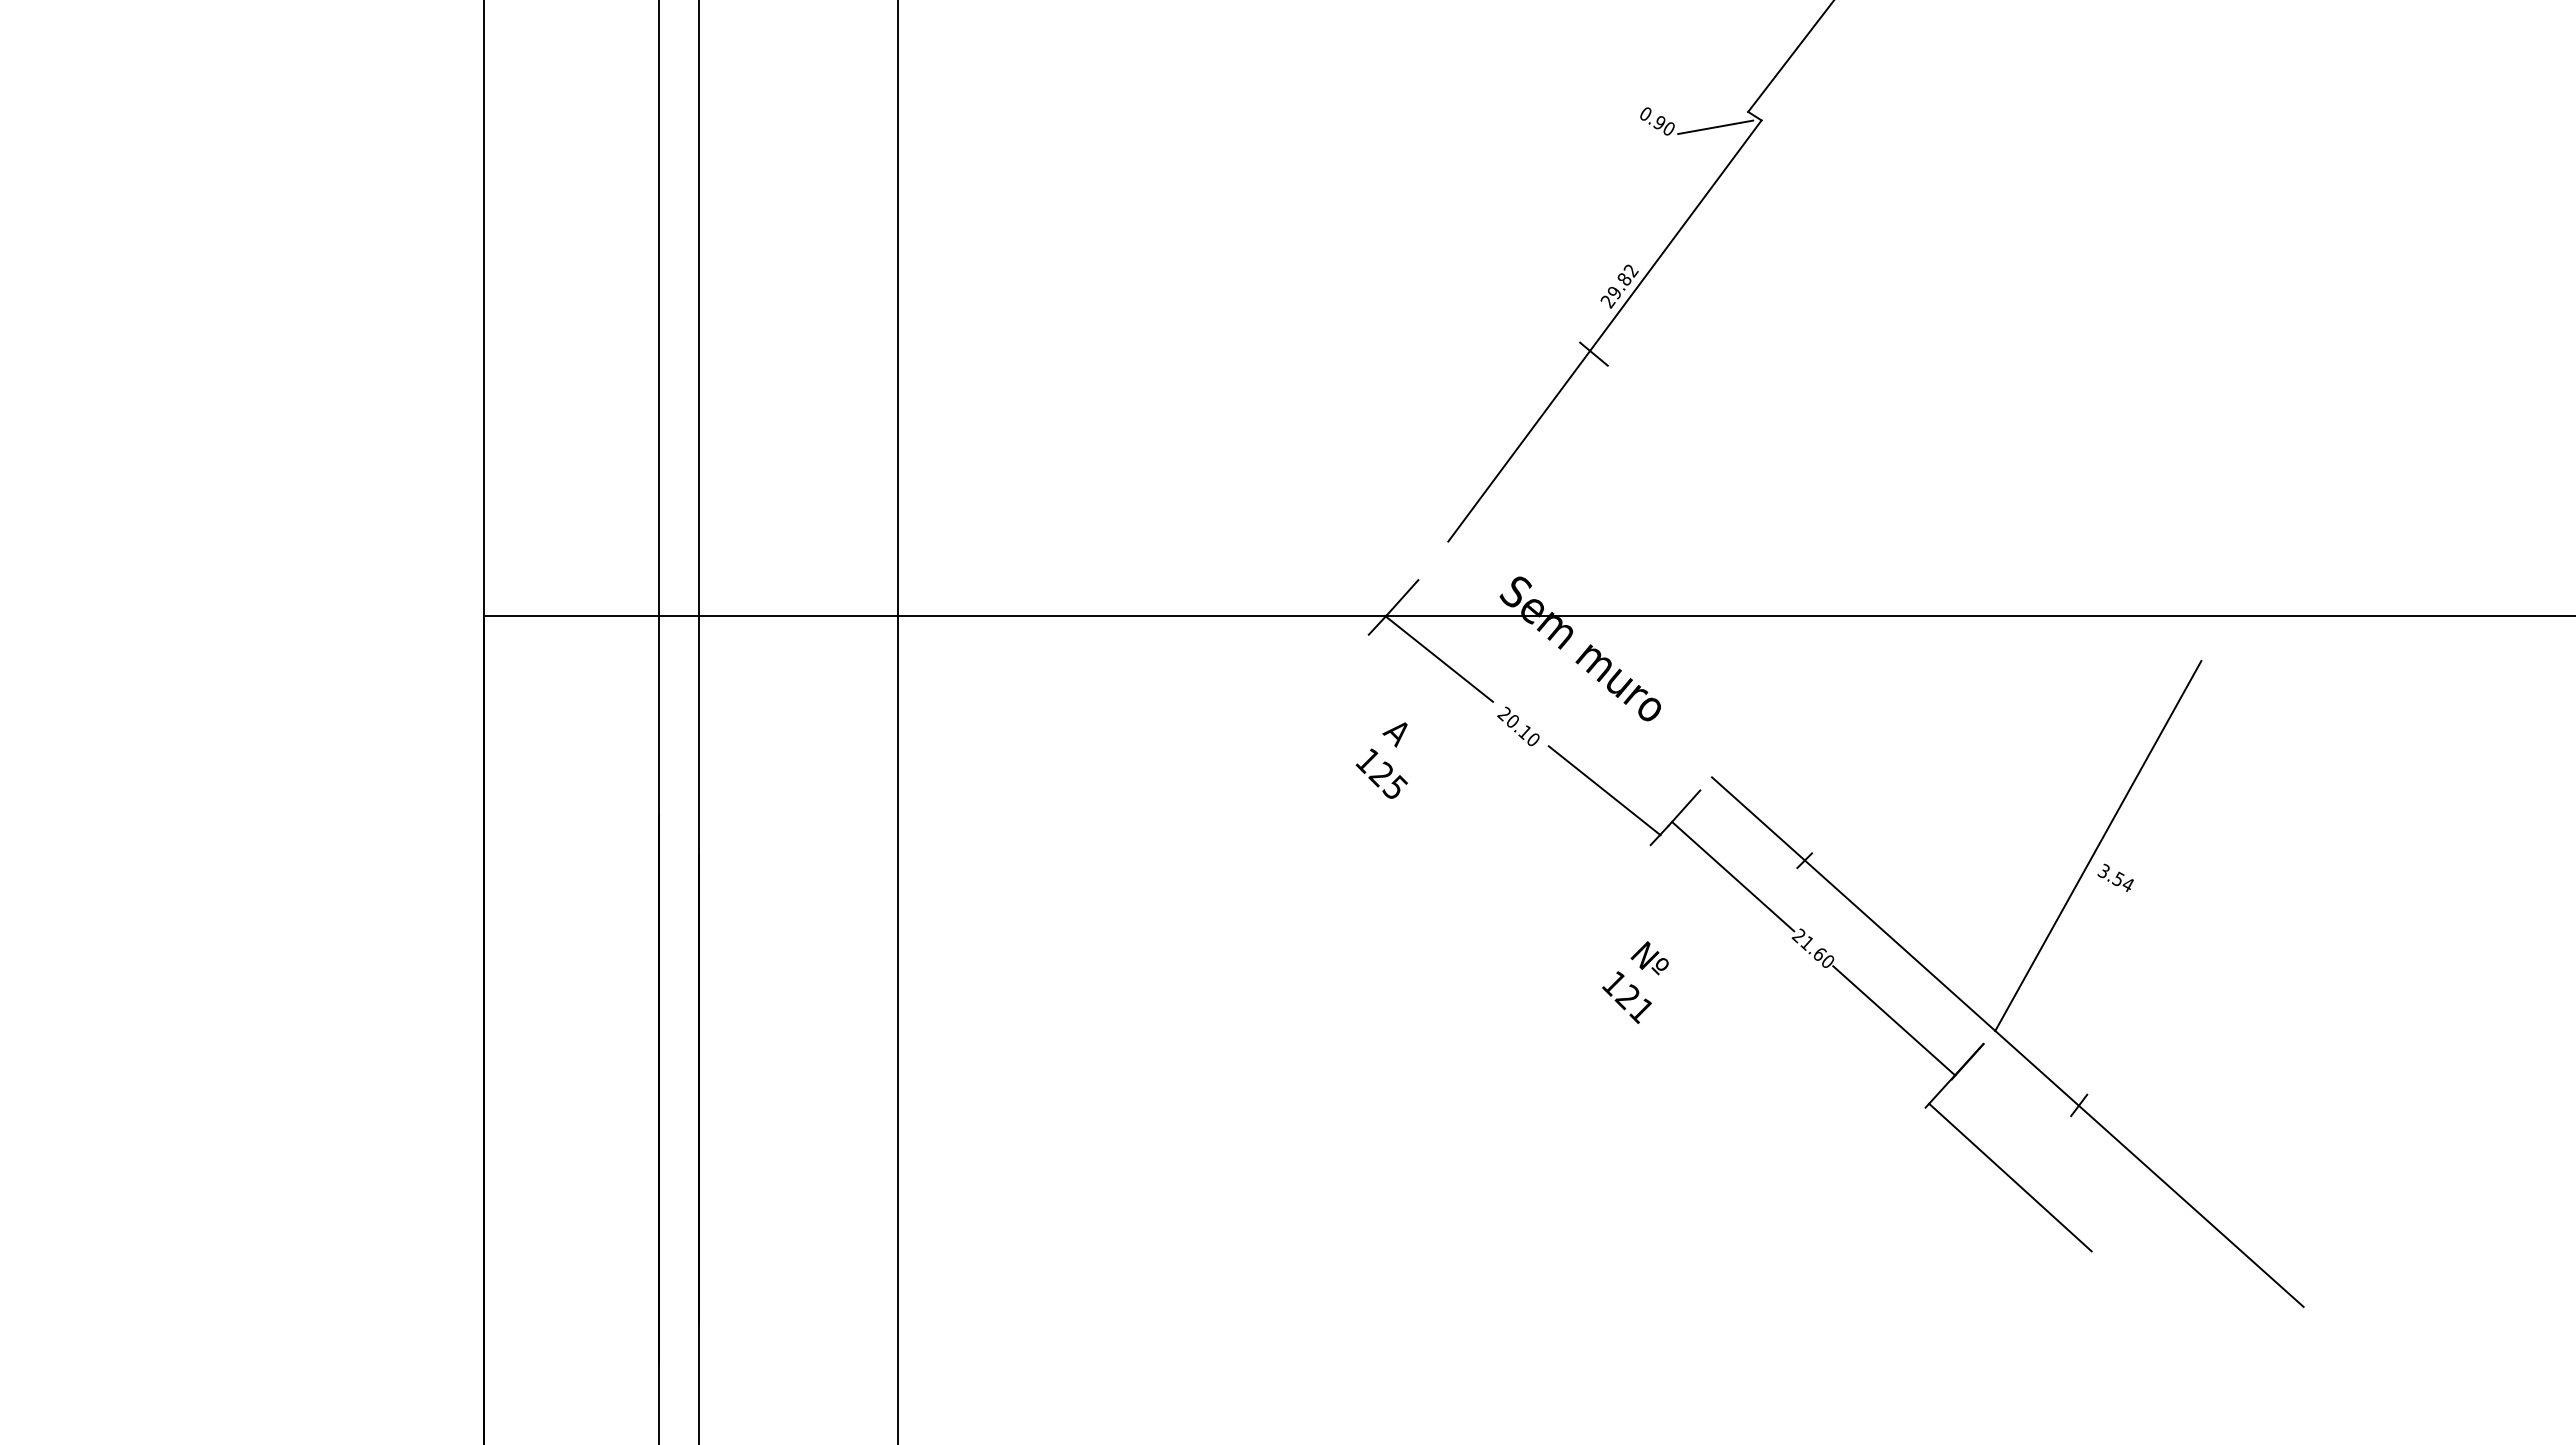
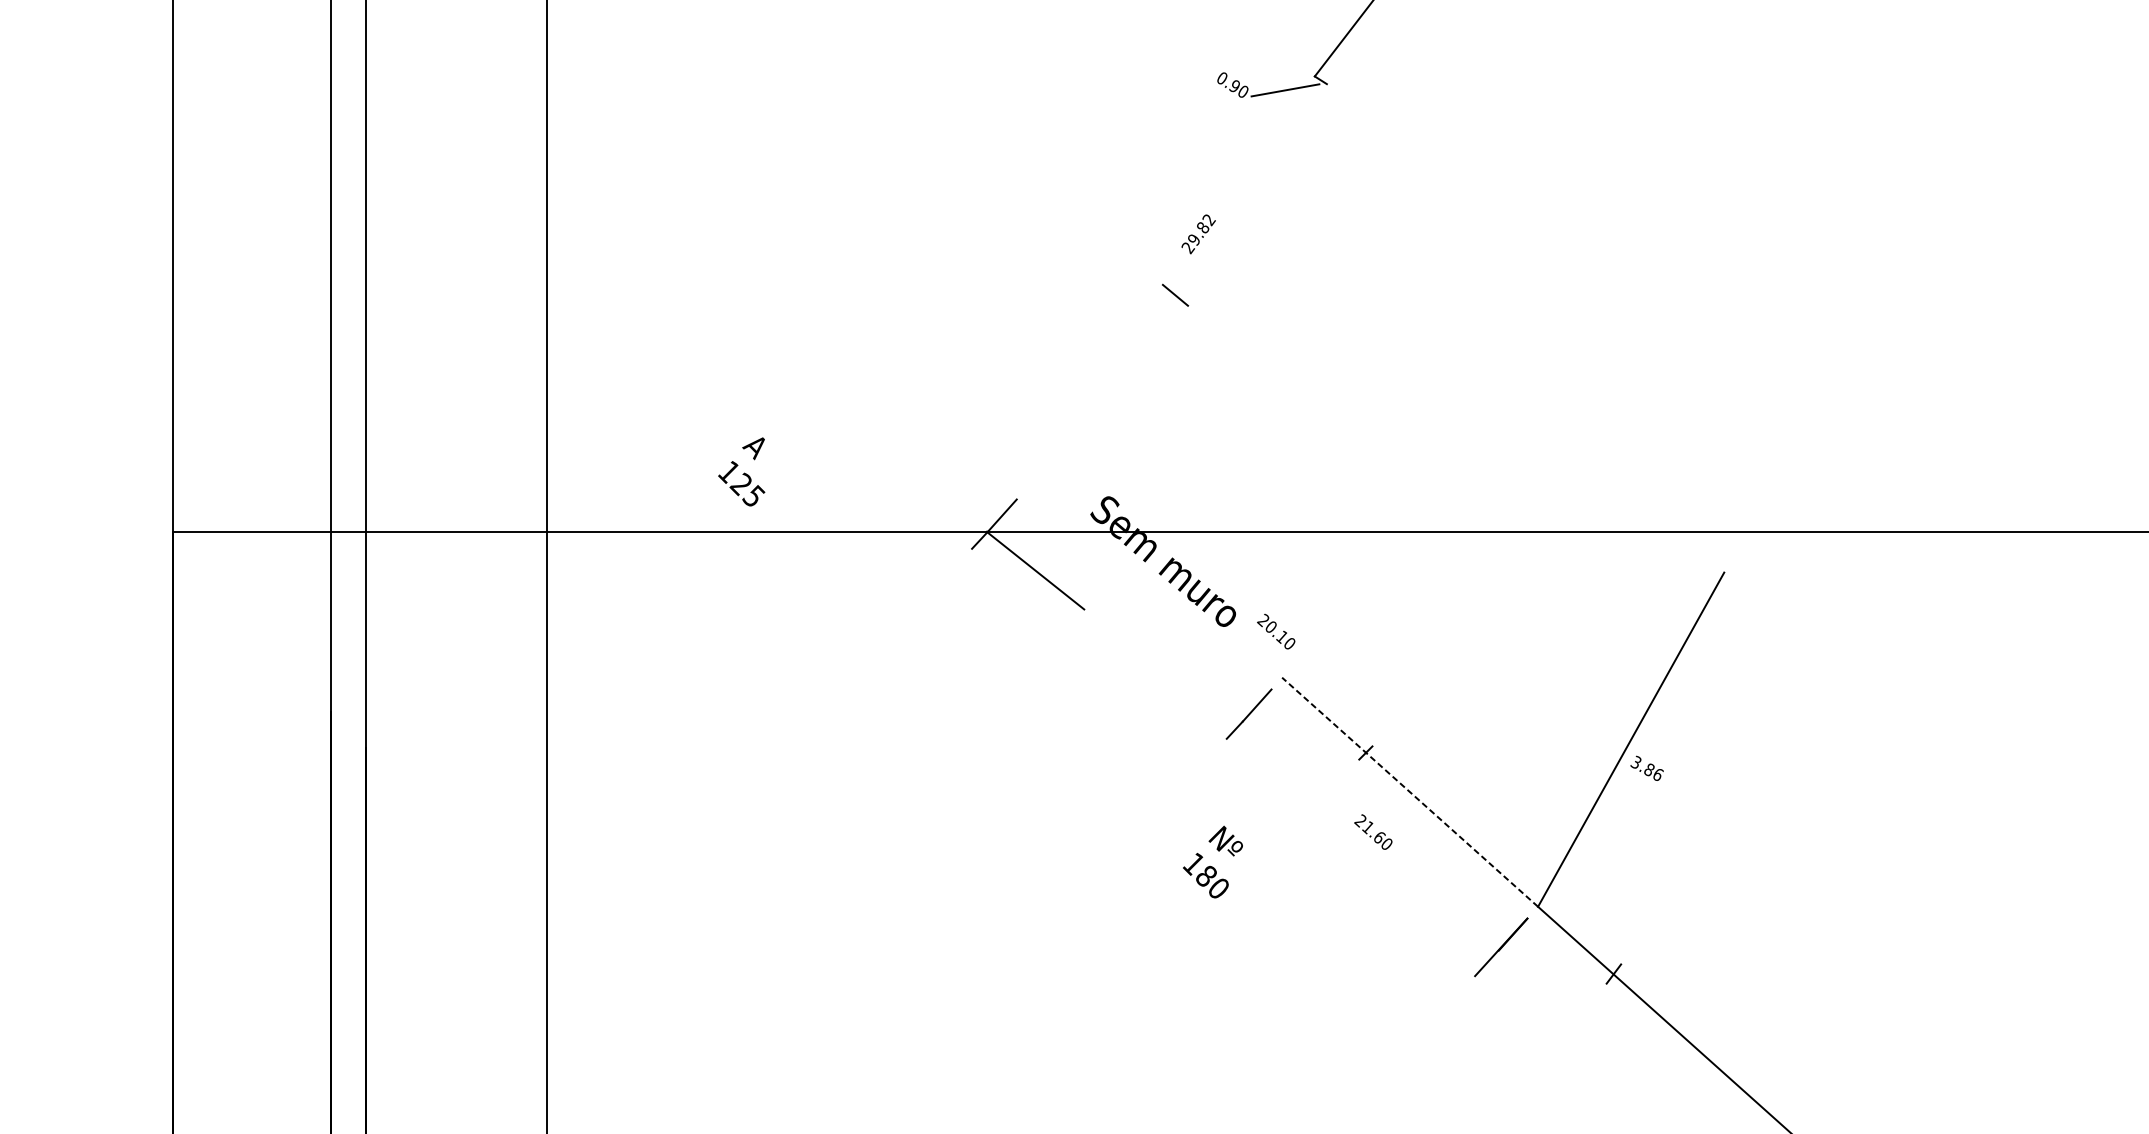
line: (1604, 330) -> (1184, 273), removed
text: (1518, 726) -> (1276, 631), moved
text: (1381, 760) -> (741, 471), moved
line: (1604, 790) -> (1184, 689), removed
line: (1733, 876) -> (1301, 767), removed
text: (2123, 881) -> (1653, 771), 3.54 -> 3.86
line: (1853, 903) -> (1409, 791), solid -> dashed
text: (1633, 1004) -> (1211, 882), 121 -> 180
line: (1894, 1020) -> (1447, 897), removed
line: (2010, 1177) -> (1551, 1039), removed

